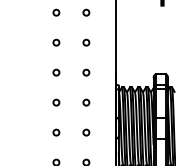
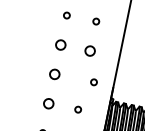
circle: (56, 42) -> (60, 44), size x1.6
circle: (86, 42) -> (90, 50), size x1.6
circle: (56, 72) -> (54, 74), size x1.6
circle: (86, 72) -> (94, 82), moved
circle: (56, 102) -> (48, 103), size x1.6

